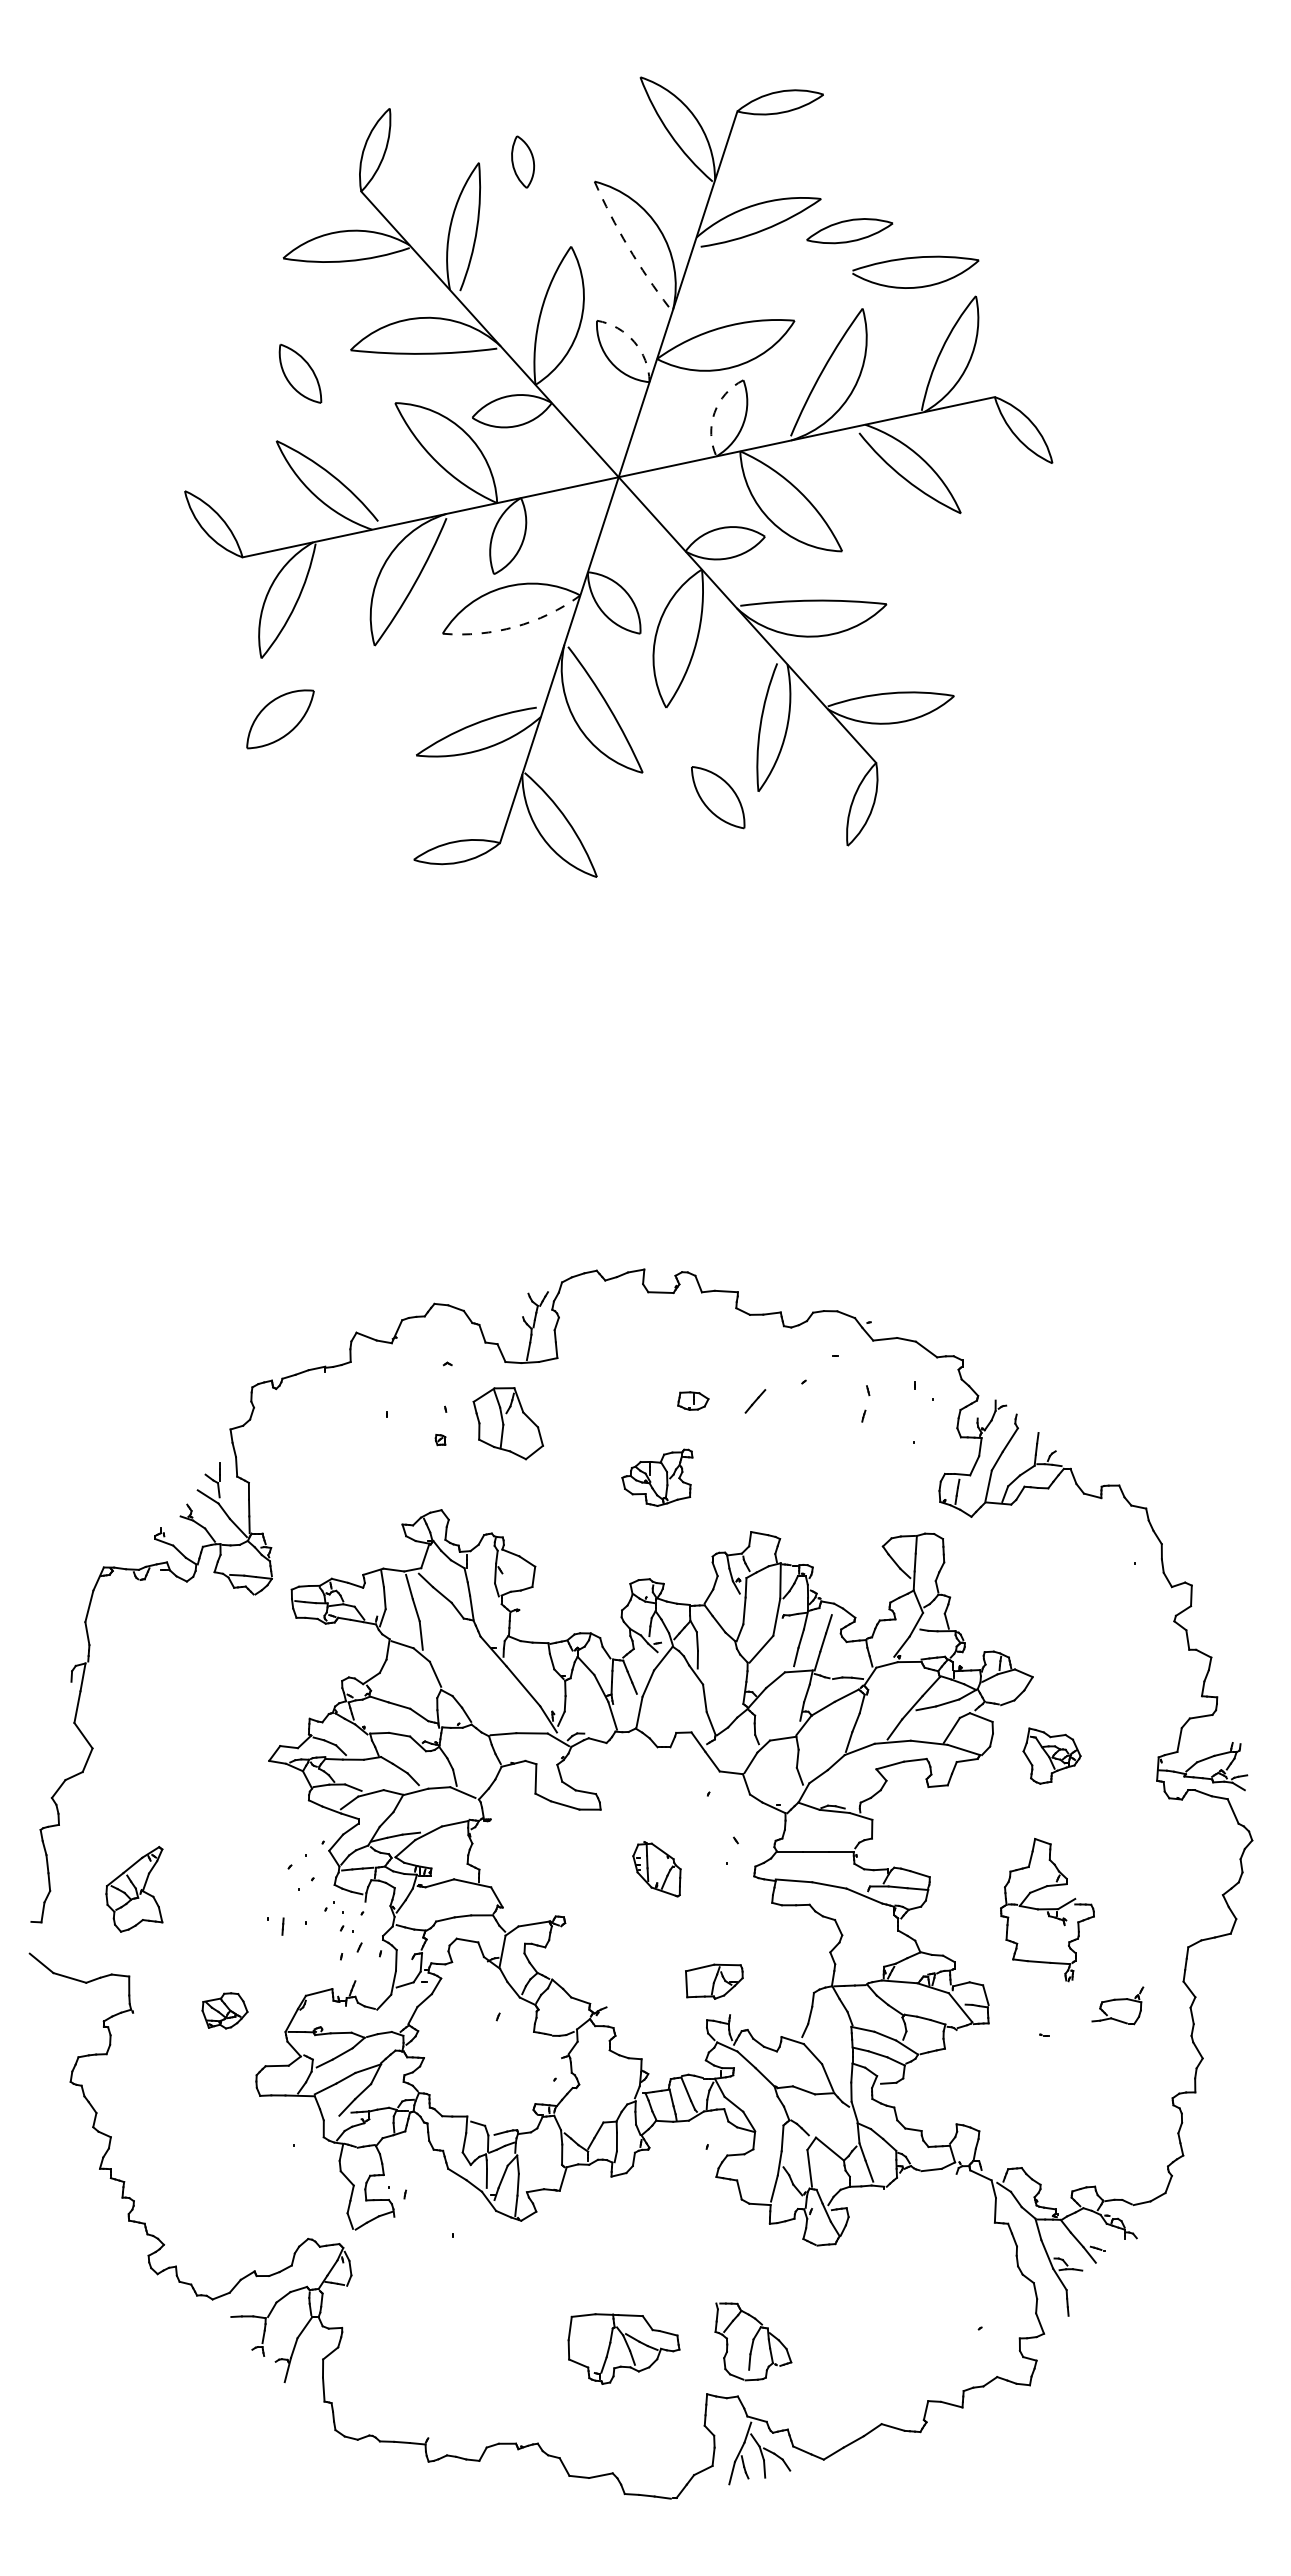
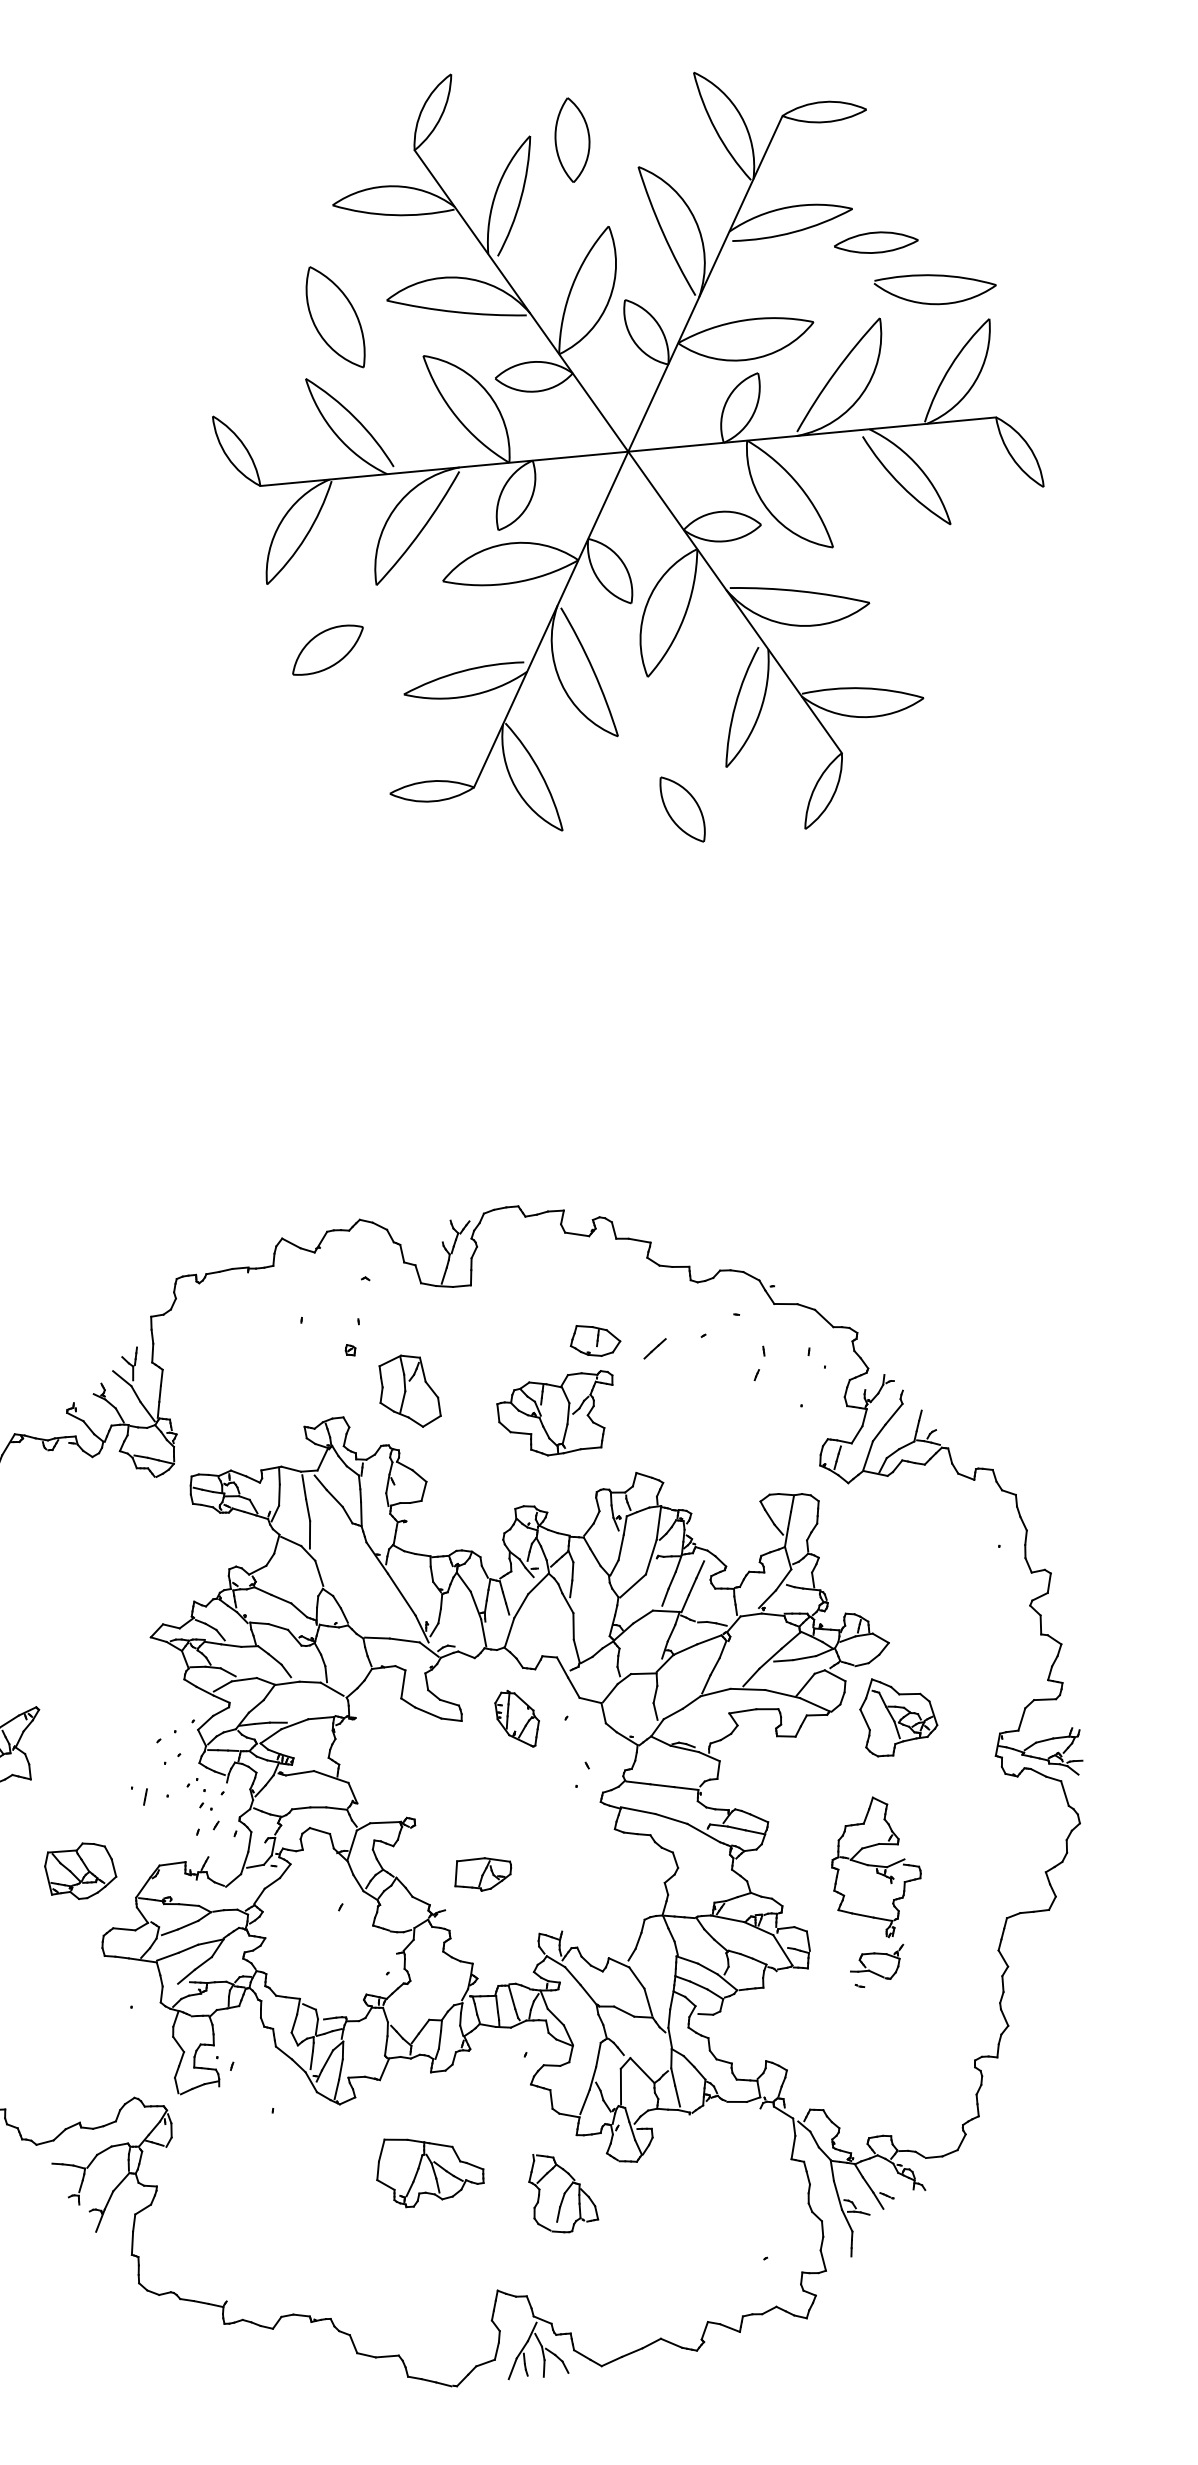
part: (522, 161) -> (571, 139), size x1.67
arc: (628, 246) -> (663, 232), dashed -> solid
arc: (634, 342) -> (658, 324), dashed -> solid
part: (300, 373) -> (336, 317), size x1.67
arc: (714, 412) -> (726, 400), dashed -> solid
arc: (515, 626) -> (513, 582), dashed -> solid
part: (280, 719) -> (328, 650), moved
part: (718, 797) -> (682, 809), moved
part: (693, 1400) -> (596, 1341), size x1.67
part: (507, 1423) -> (409, 1390), moved
part: (657, 1477) -> (553, 1410), size x1.67
part: (1051, 1755) -> (897, 1719), size x1.43
part: (656, 1869) -> (515, 1718), moved
part: (714, 1981) -> (483, 1874), moved
part: (1117, 2005) -> (876, 1959), moved
part: (224, 2010) -> (80, 1870), size x1.67
part: (753, 2341) -> (564, 2195), moved
part: (623, 2348) -> (430, 2175), moved

